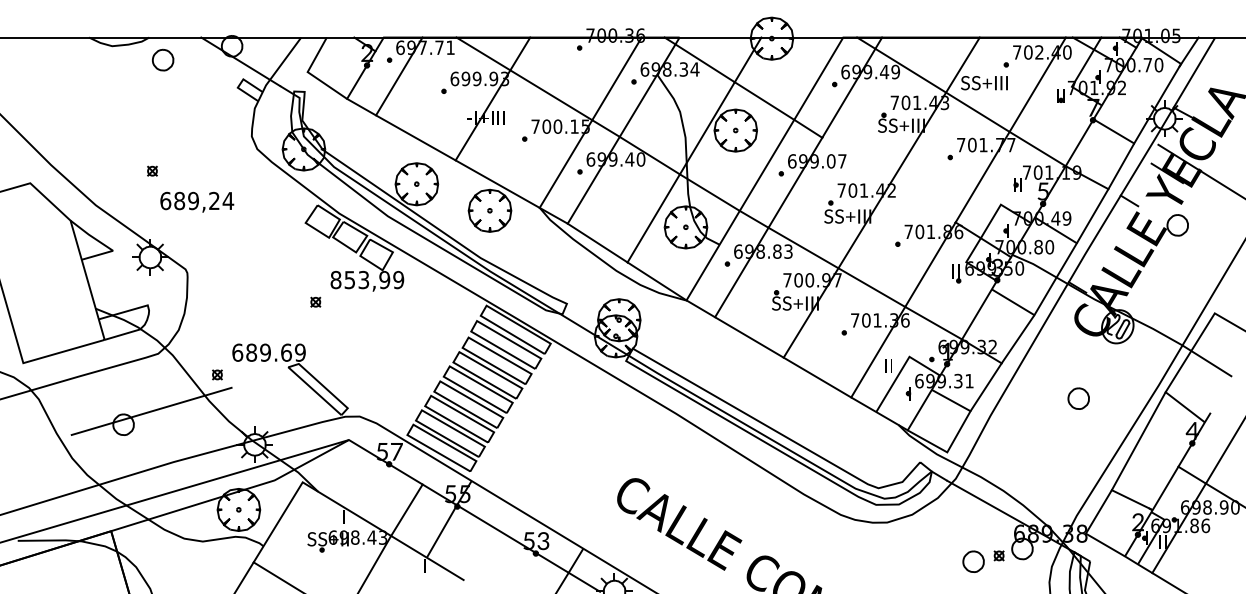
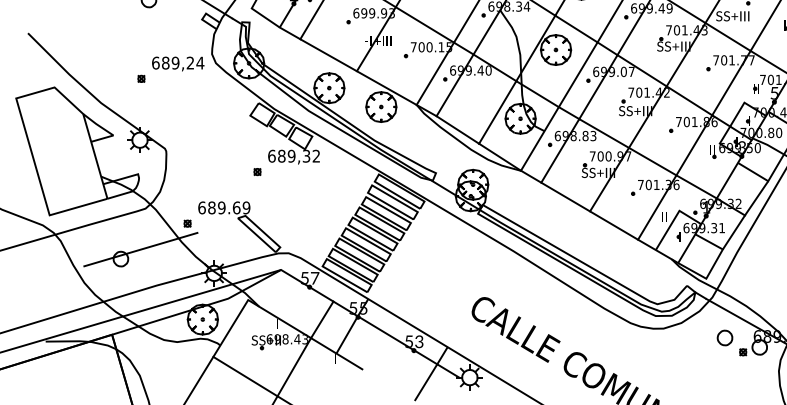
line: (888, 179) -> (664, 84), added
text: (197, 201) -> (178, 63), moved
text: (367, 279) -> (294, 155), 853,99 -> 689,32
part: (973, 561) -> (724, 337), moved

